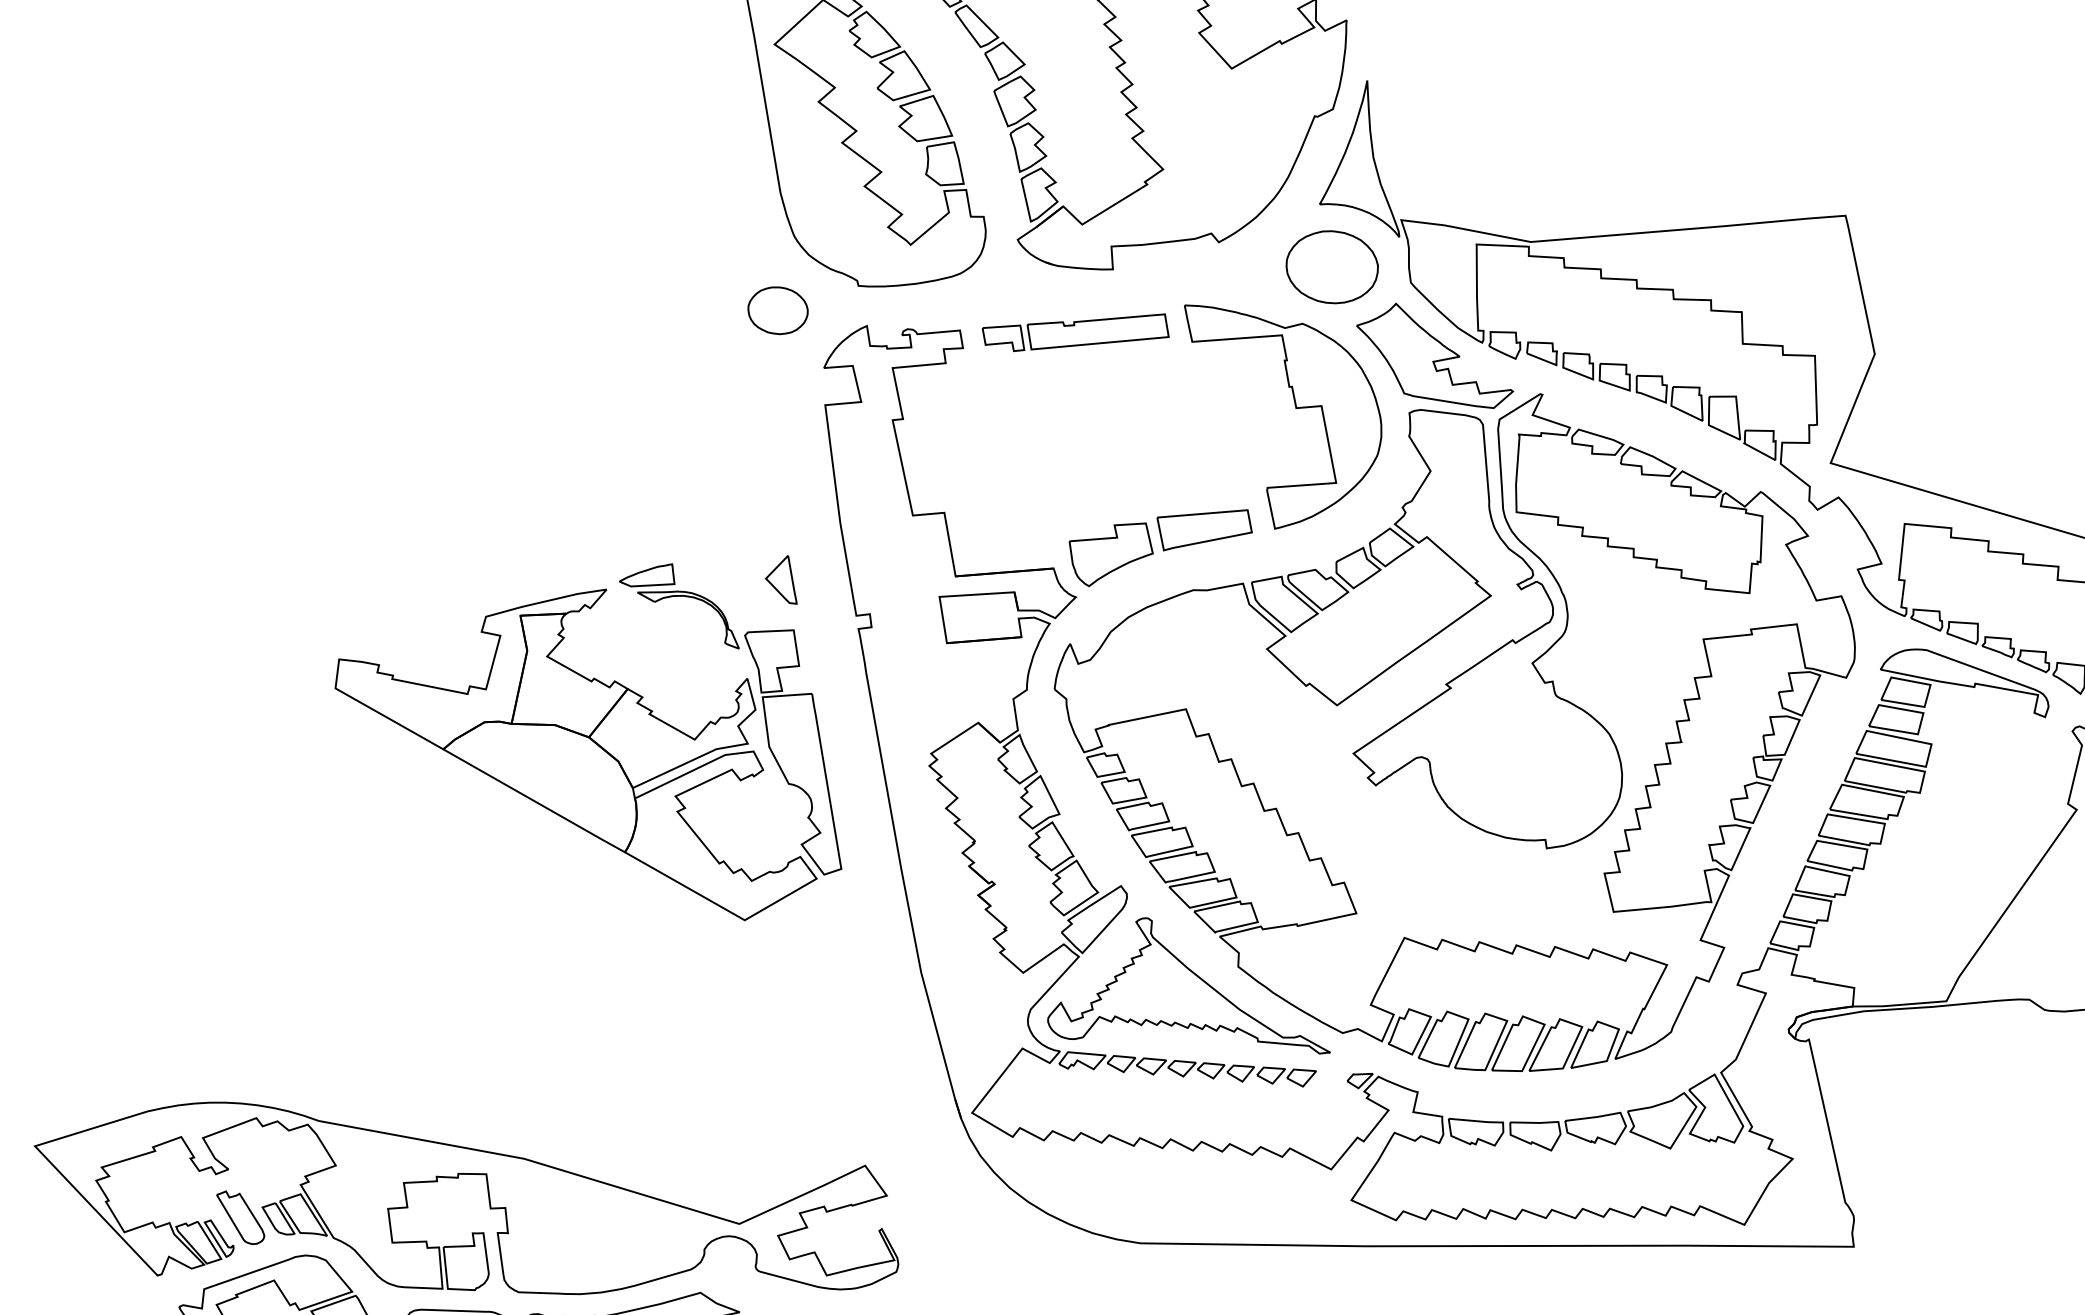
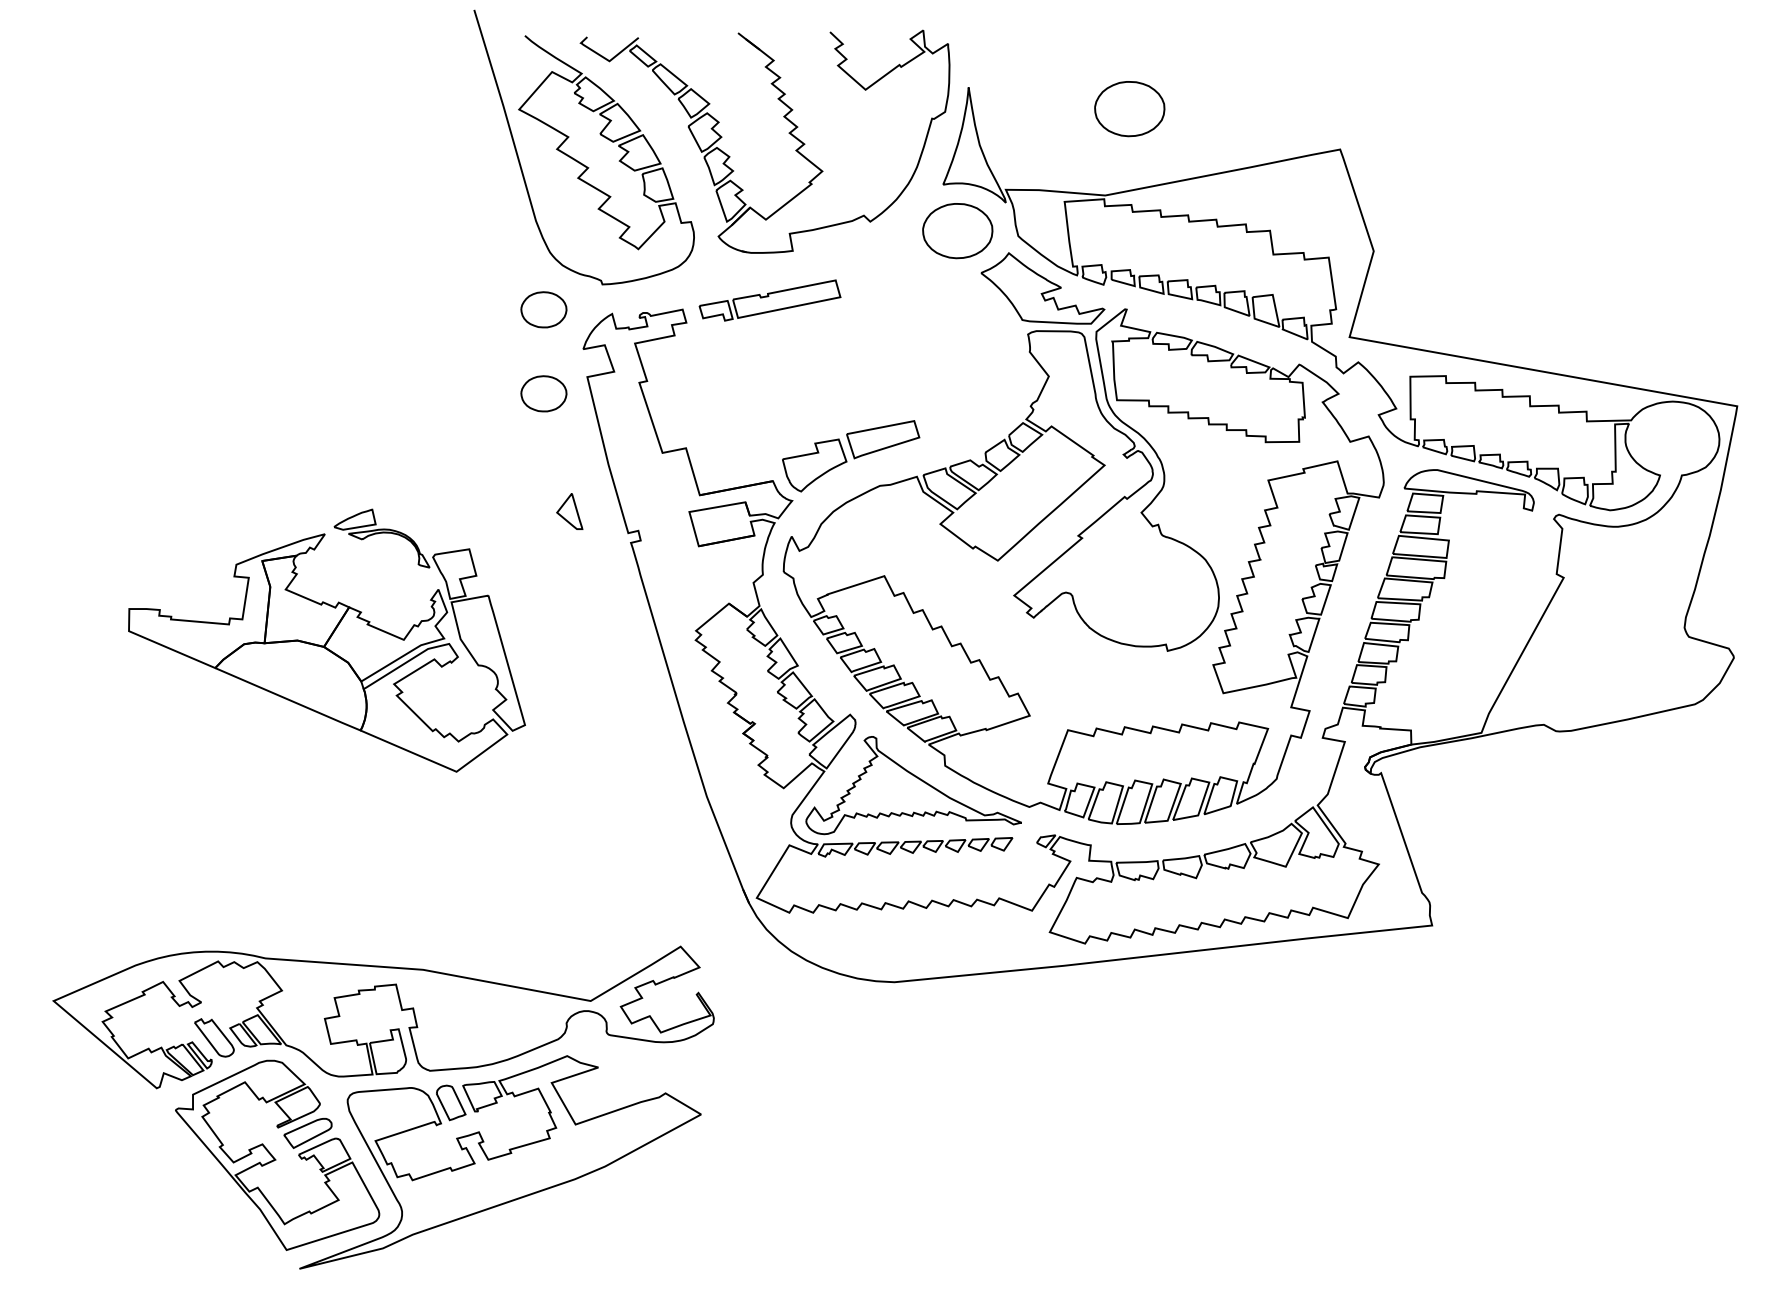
part: (1575, 132) -> (1129, 109), added
part: (1295, 408) -> (941, 340), removed
part: (765, 420) -> (543, 393), added
part: (593, 729) -> (326, 640), moved

